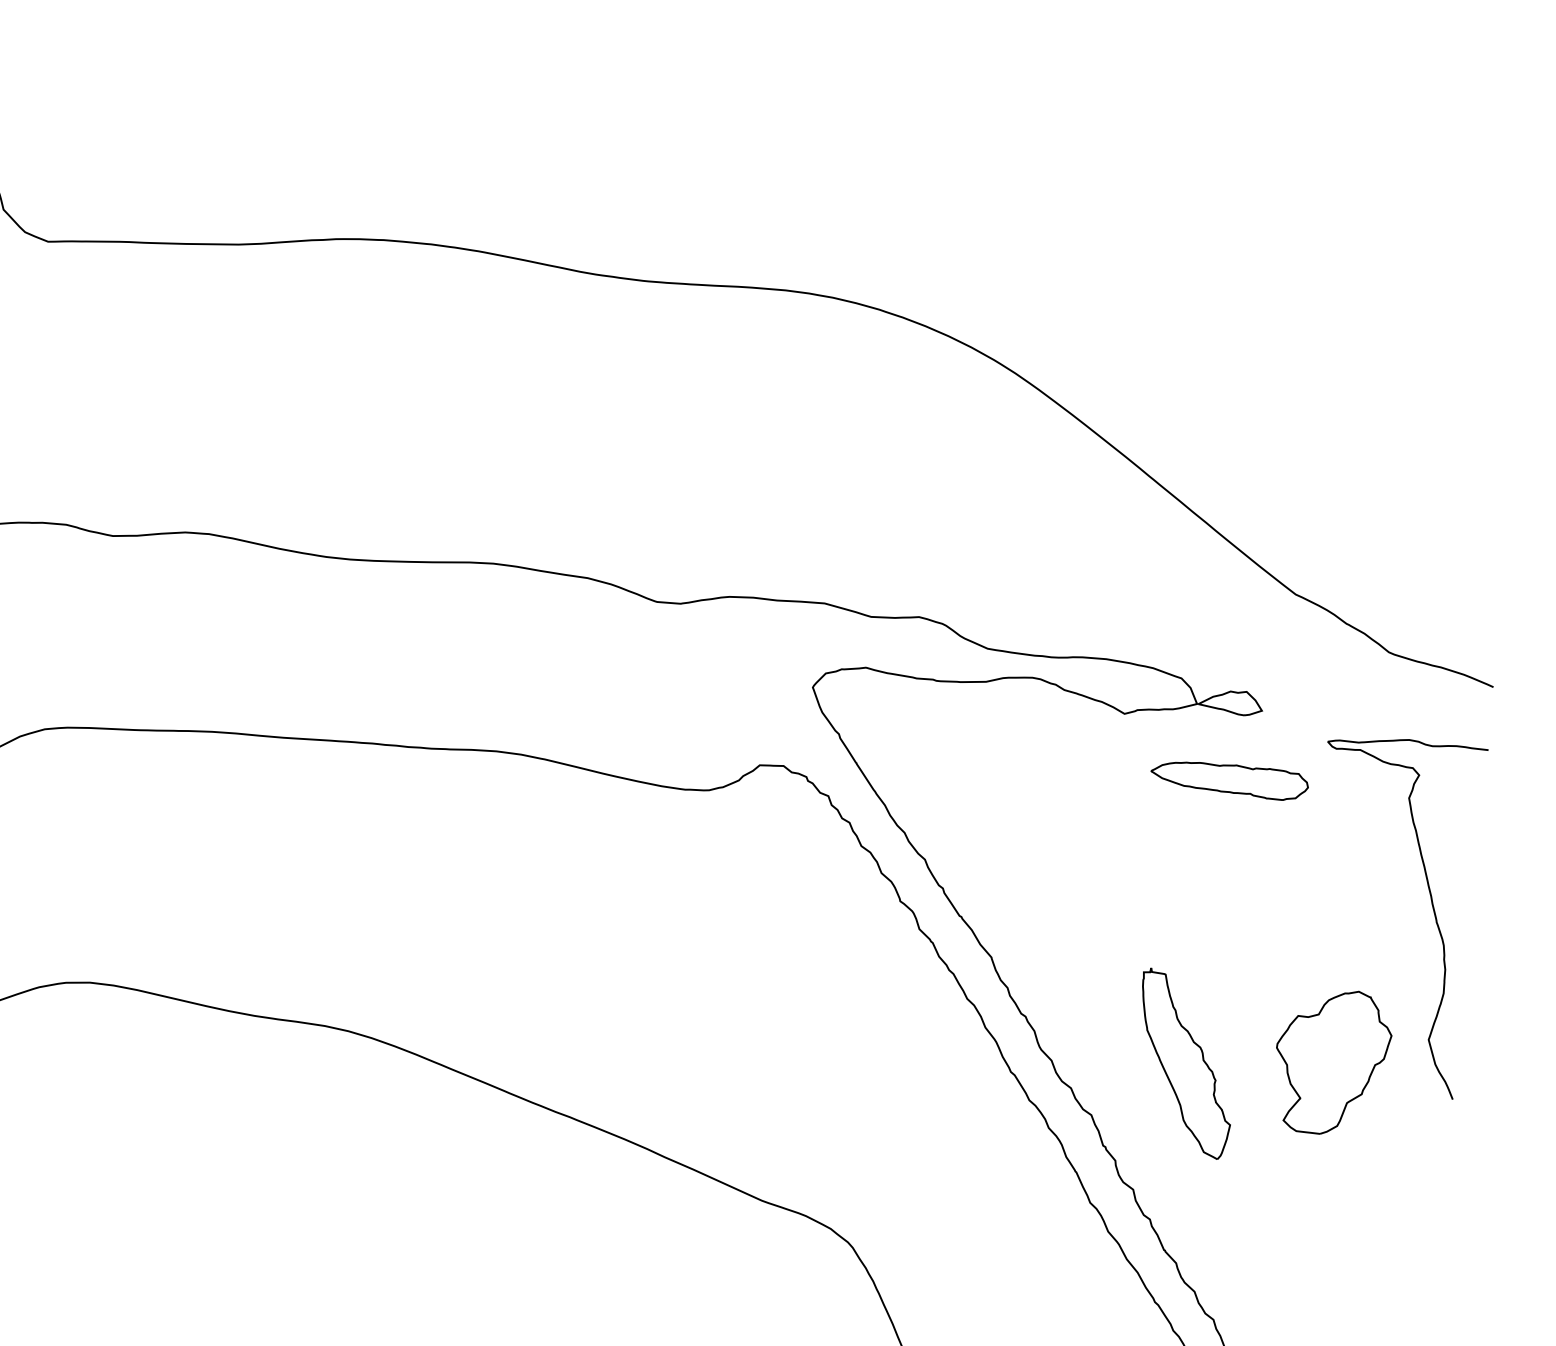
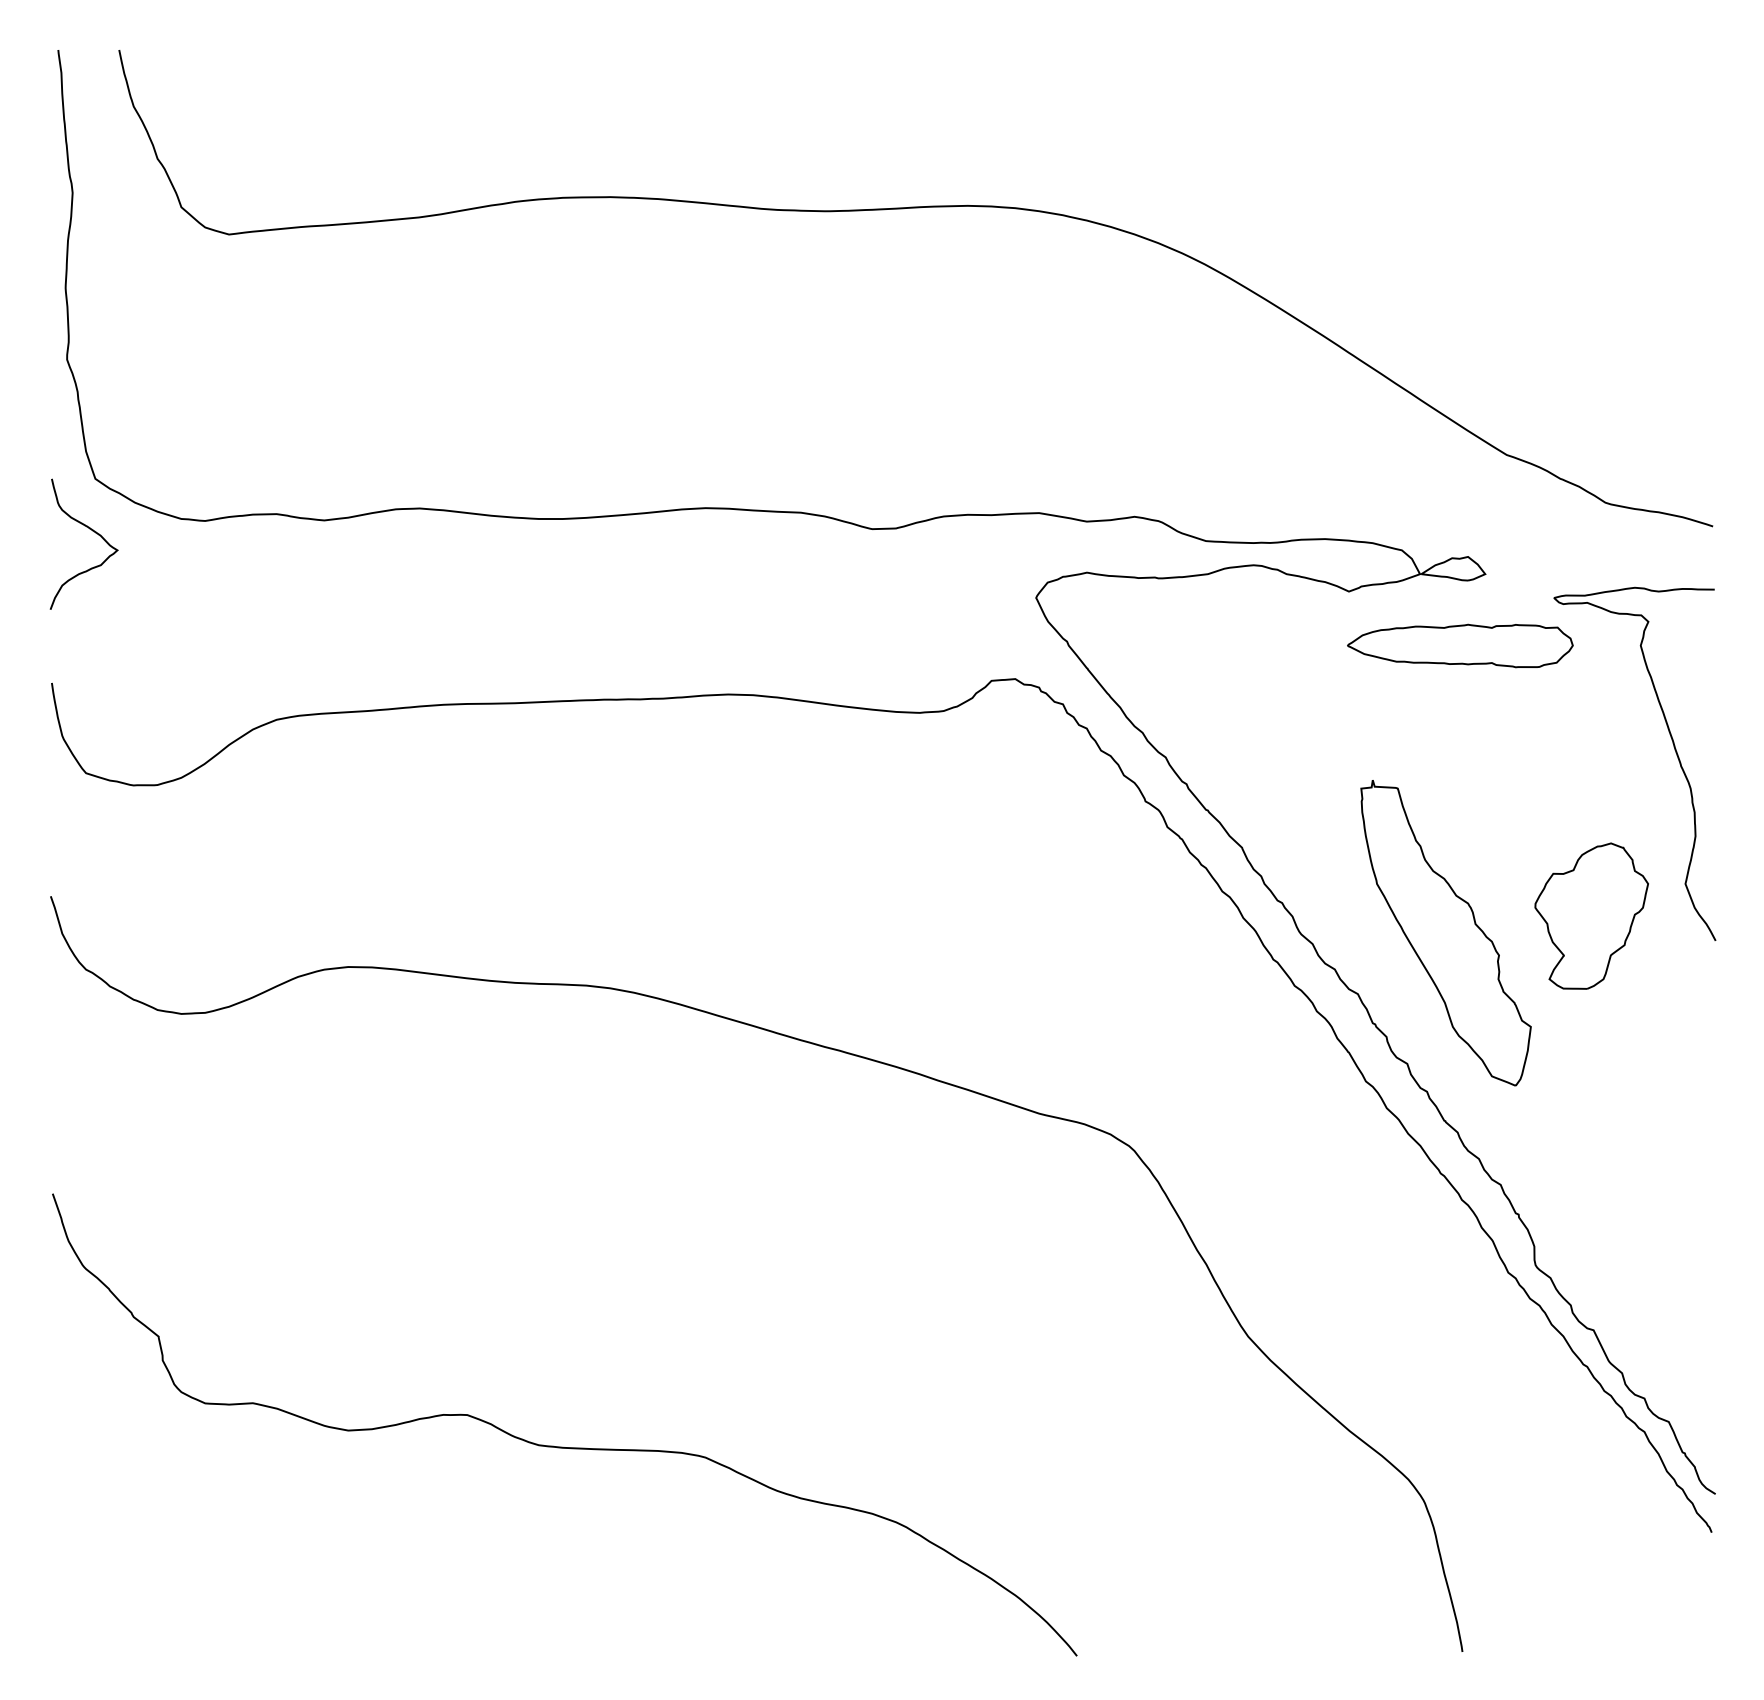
part: (1229, 779) -> (1460, 645), size x1.43
part: (1184, 1064) -> (1445, 933), size x1.67

